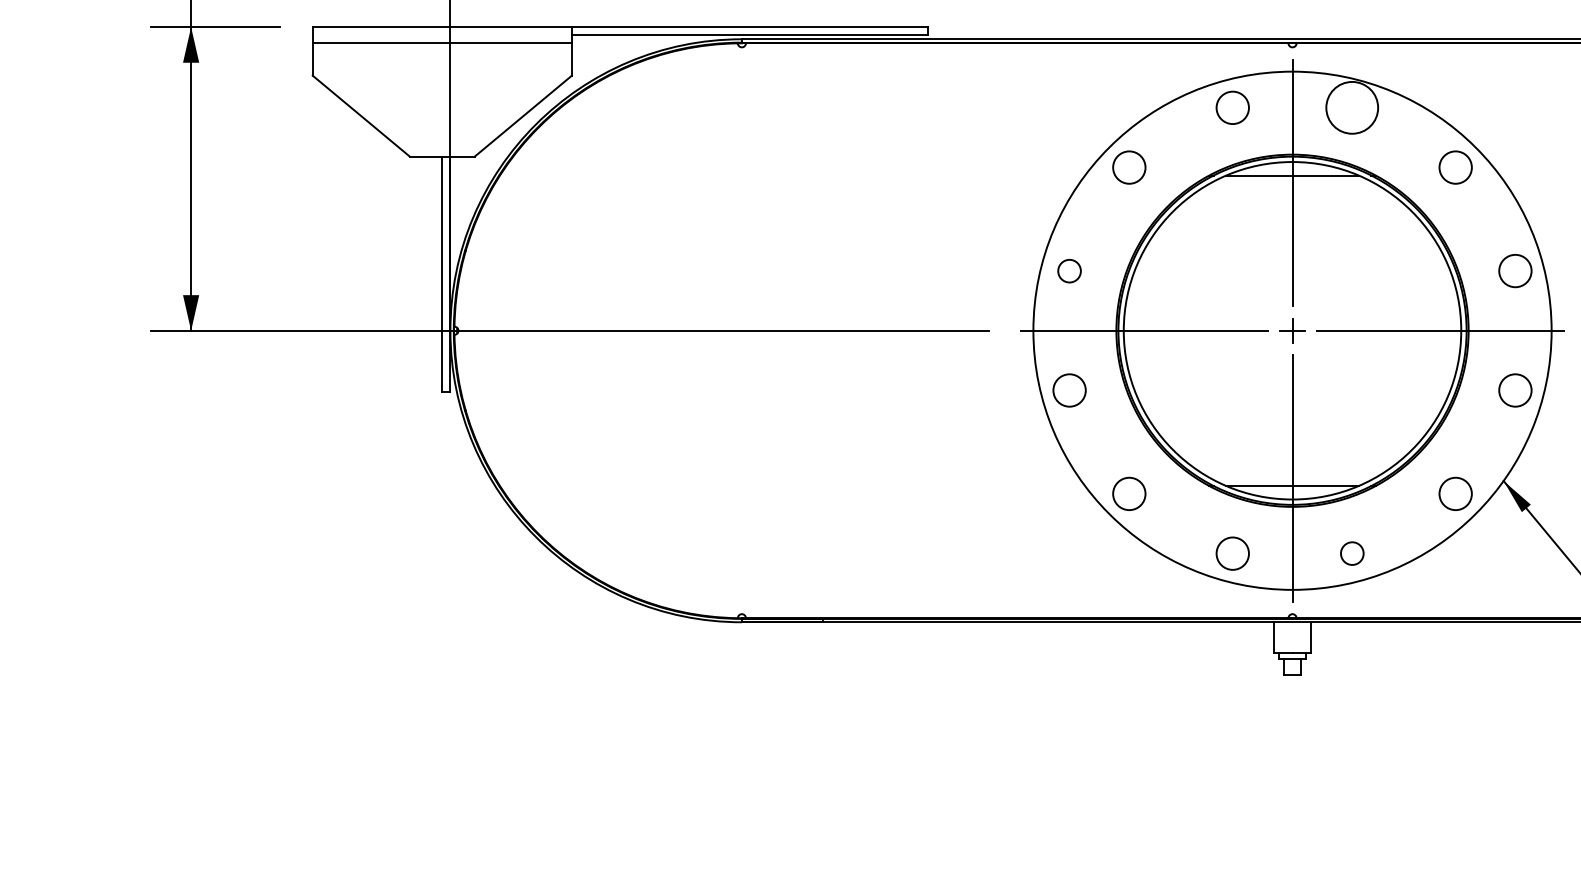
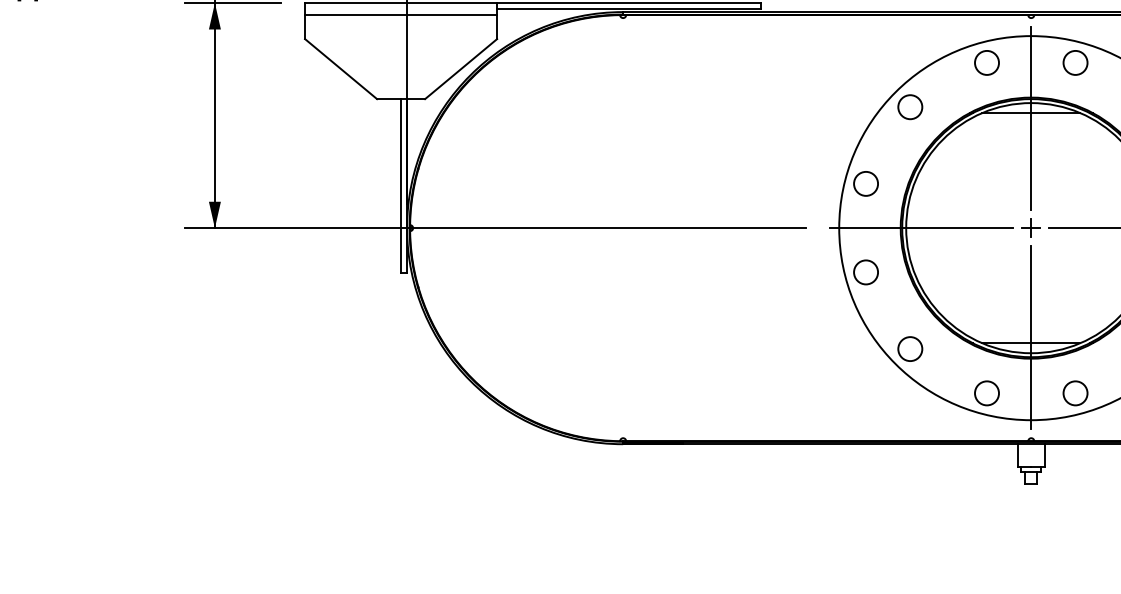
circle: (1352, 107) -> (1075, 62), size x0.62
circle: (1069, 271) -> (865, 184), size x1.43
circle: (1352, 553) -> (1075, 393), size x1.43

